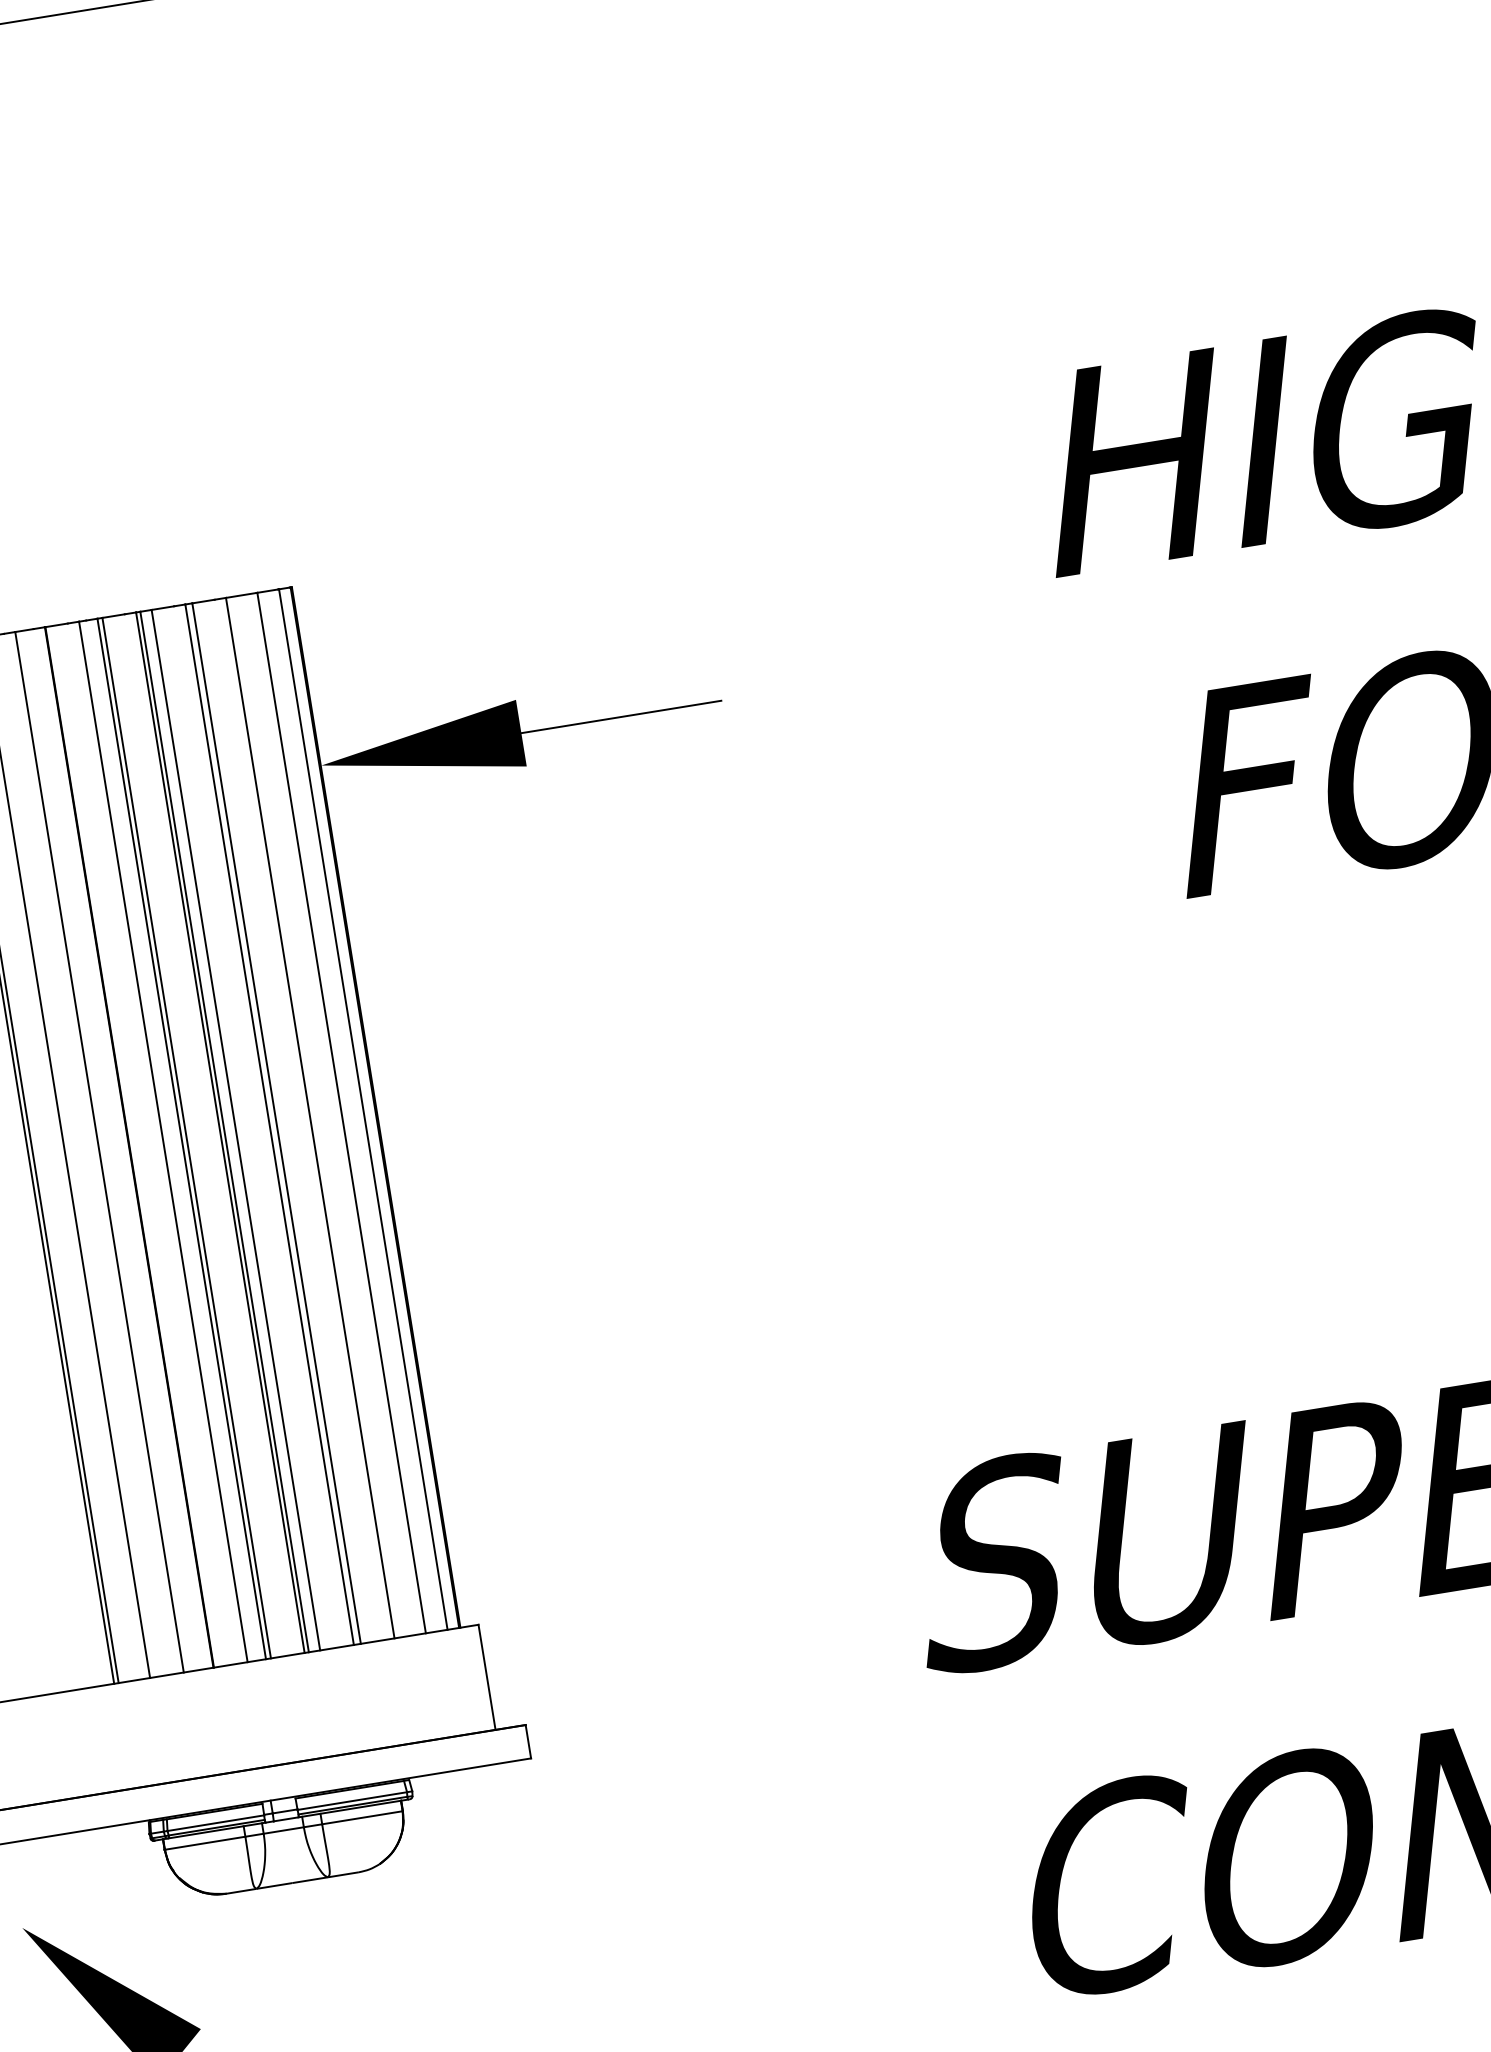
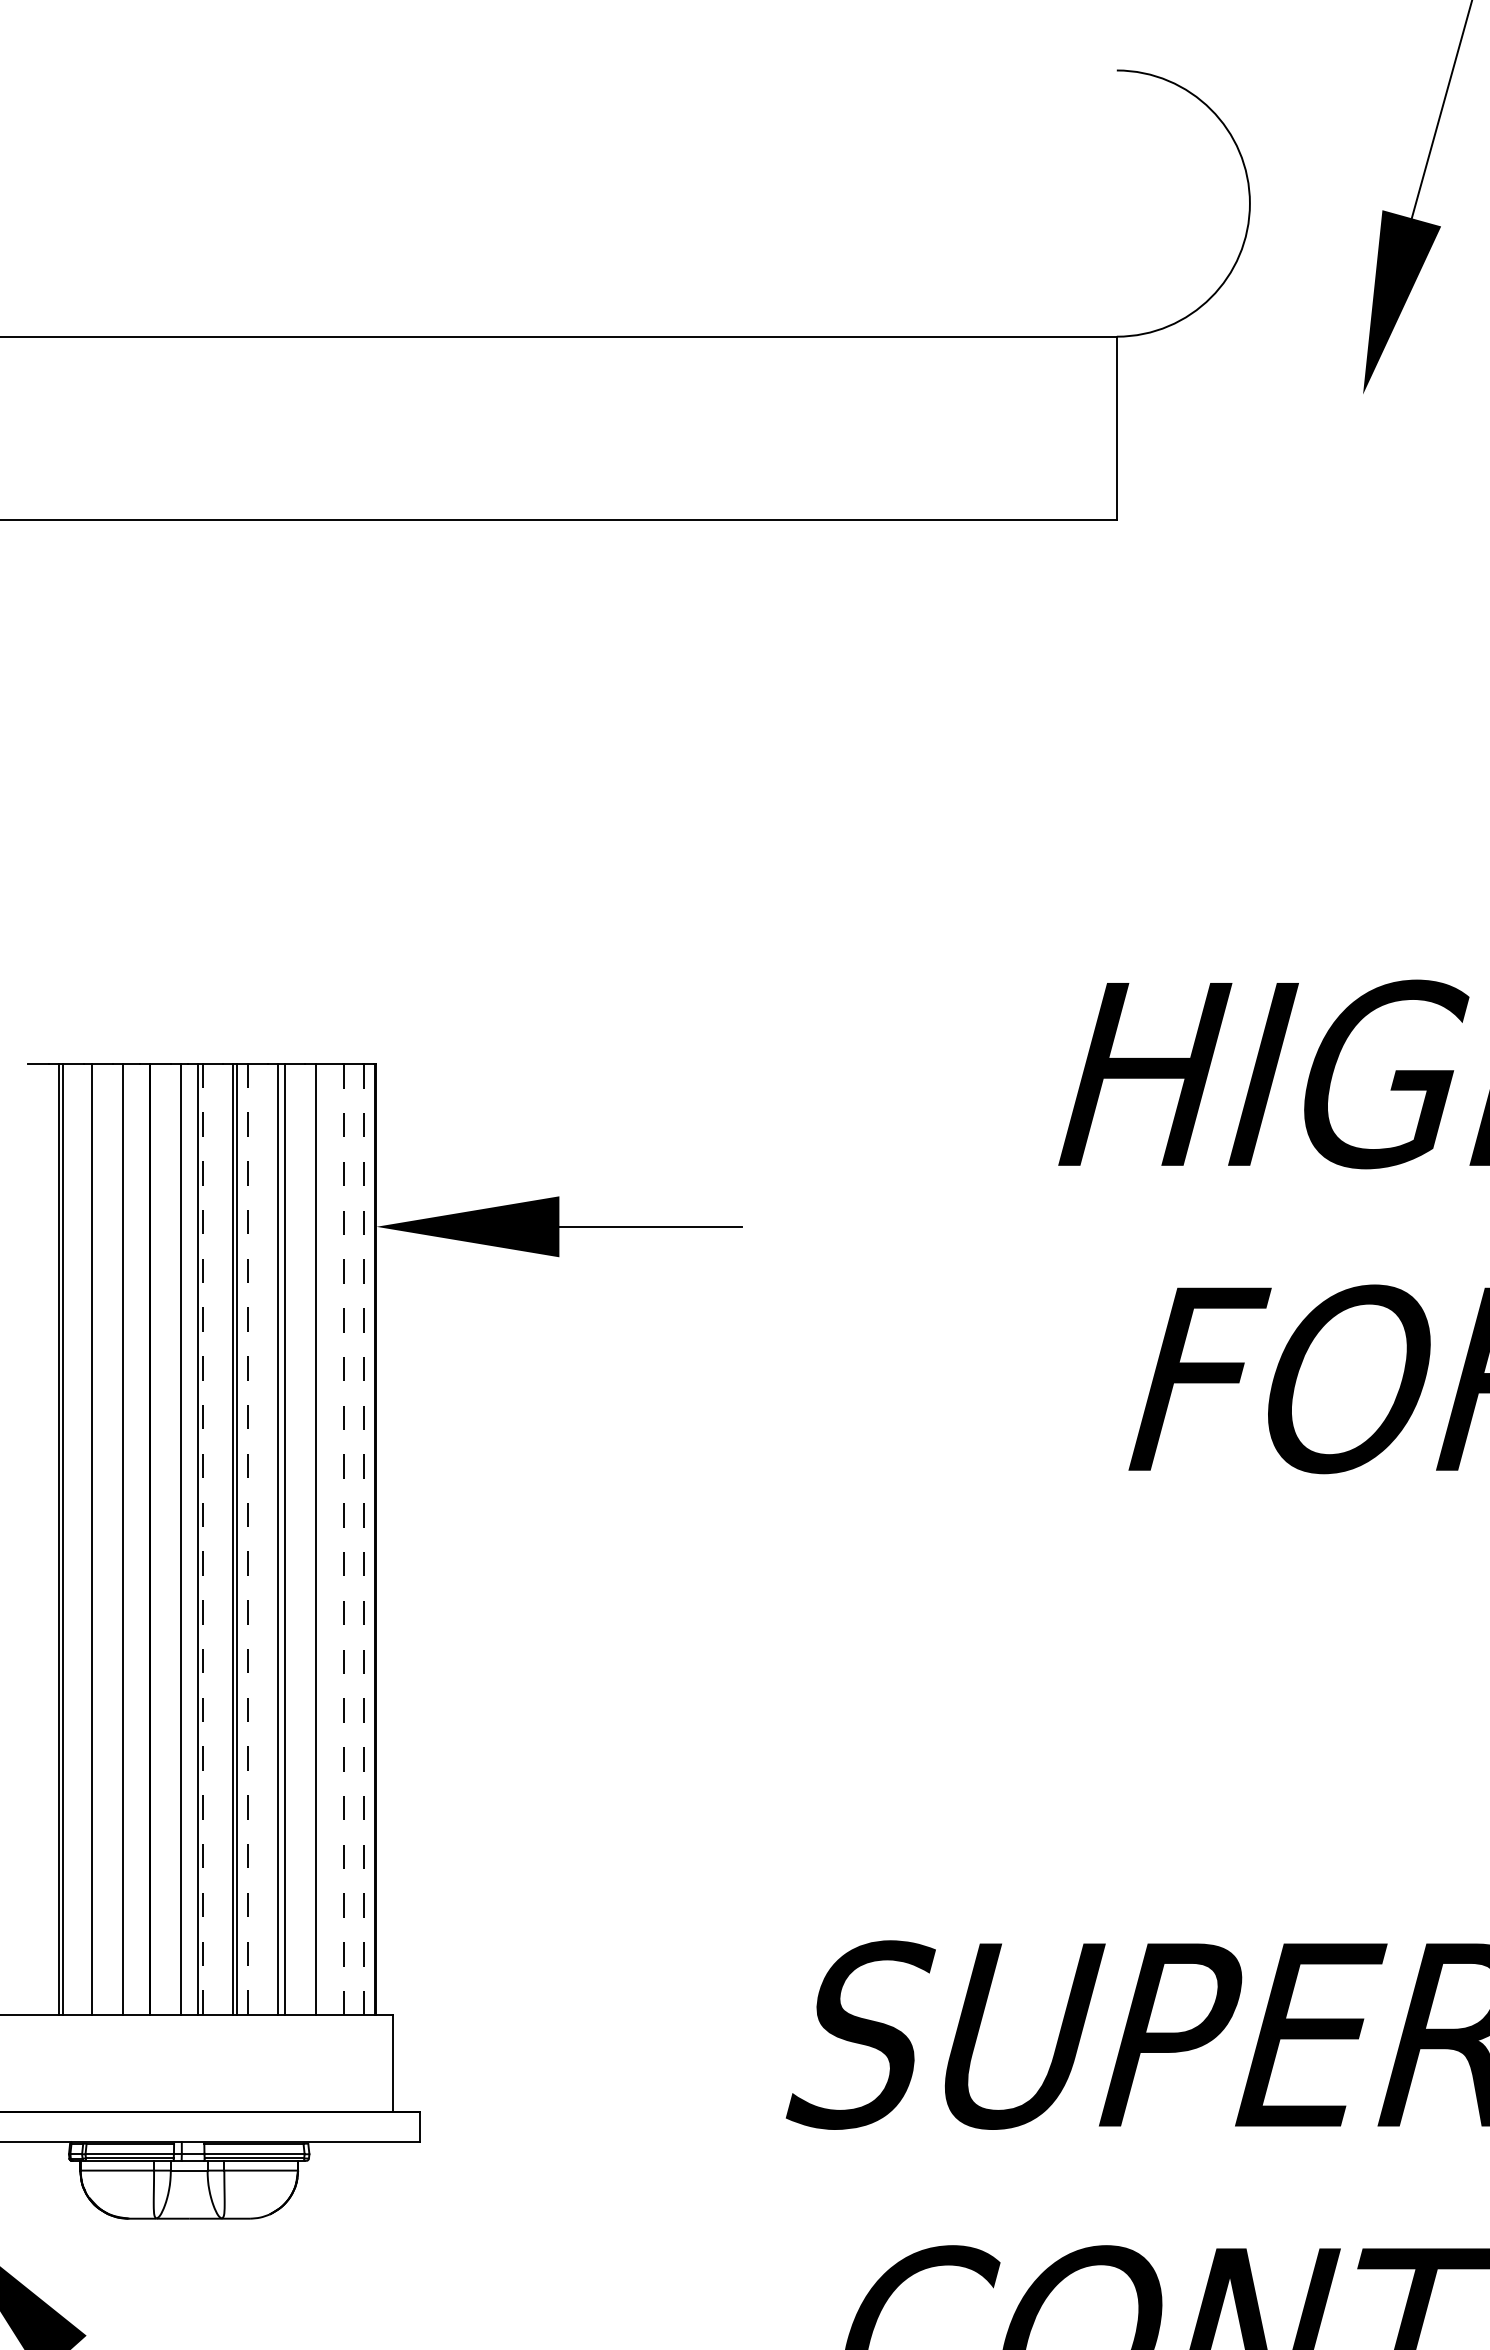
line: (363, 1109) -> (364, 1539), solid -> dashed
line: (341, 1113) -> (344, 1539), solid -> dashed
line: (235, 1130) -> (247, 1539), solid -> dashed
line: (186, 1138) -> (202, 1539), solid -> dashed

